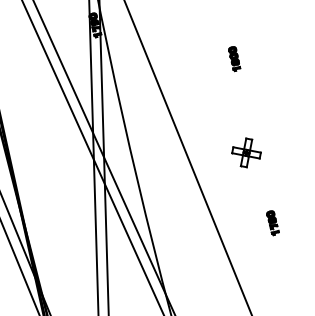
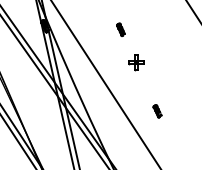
part: (246, 152) -> (136, 62), moved

